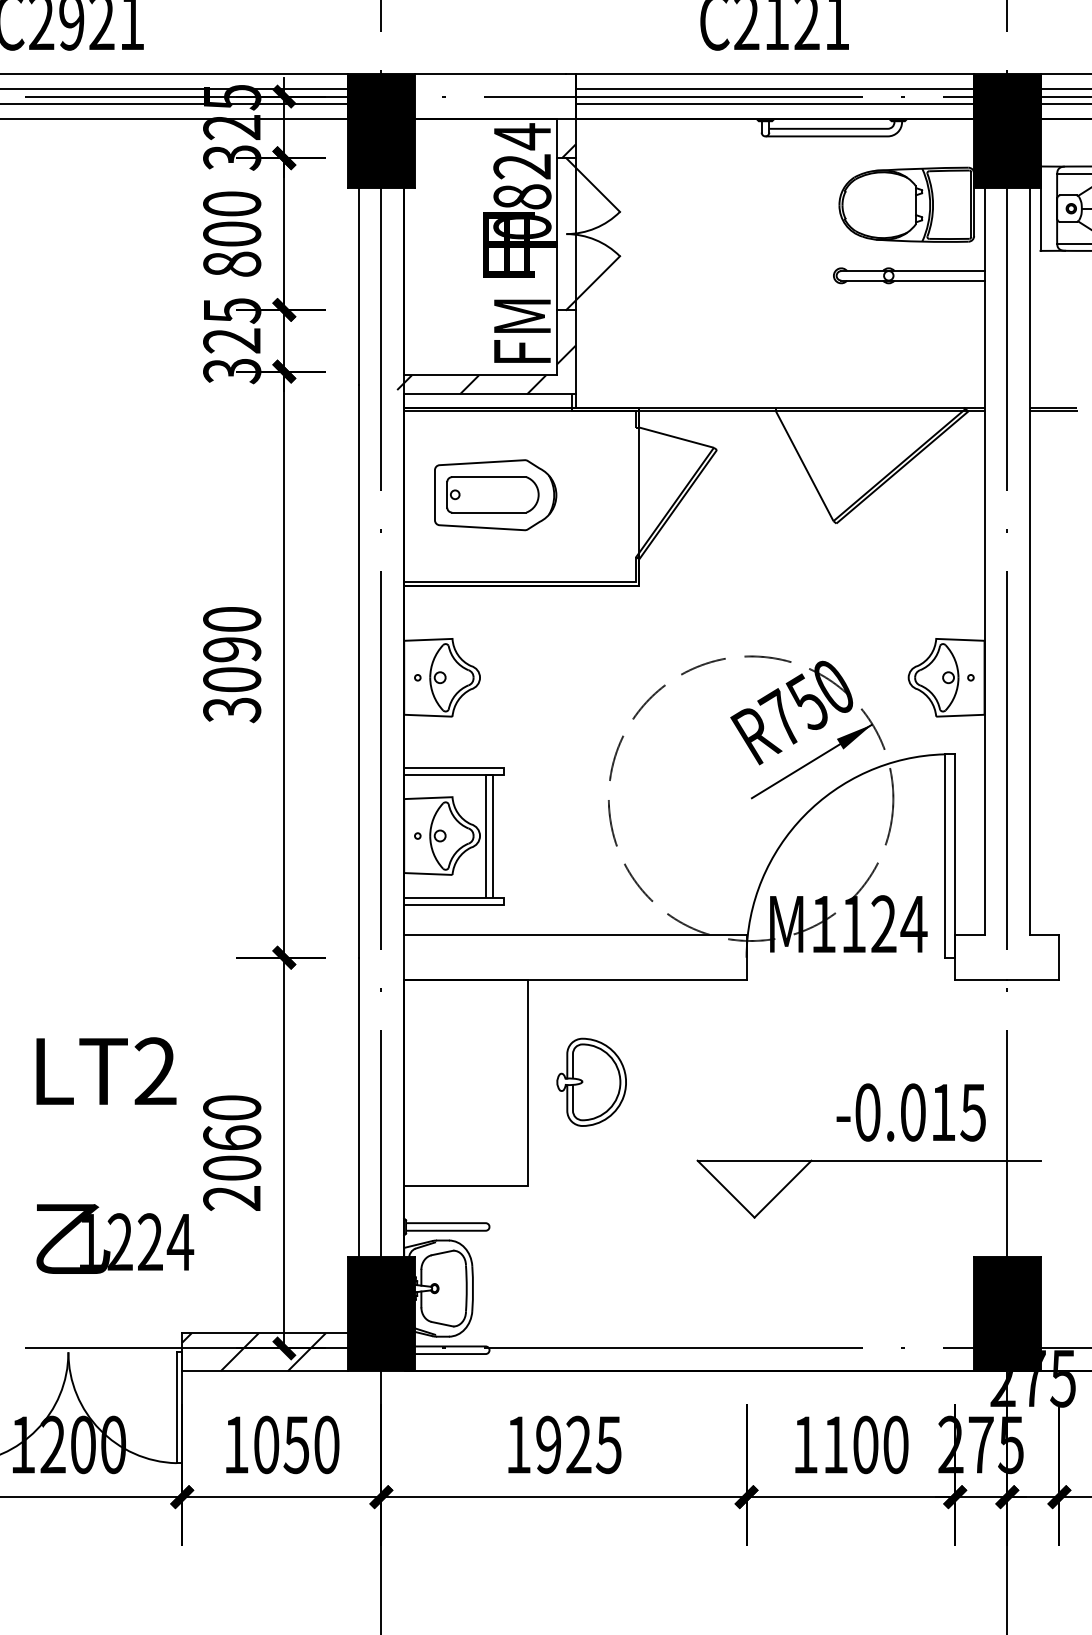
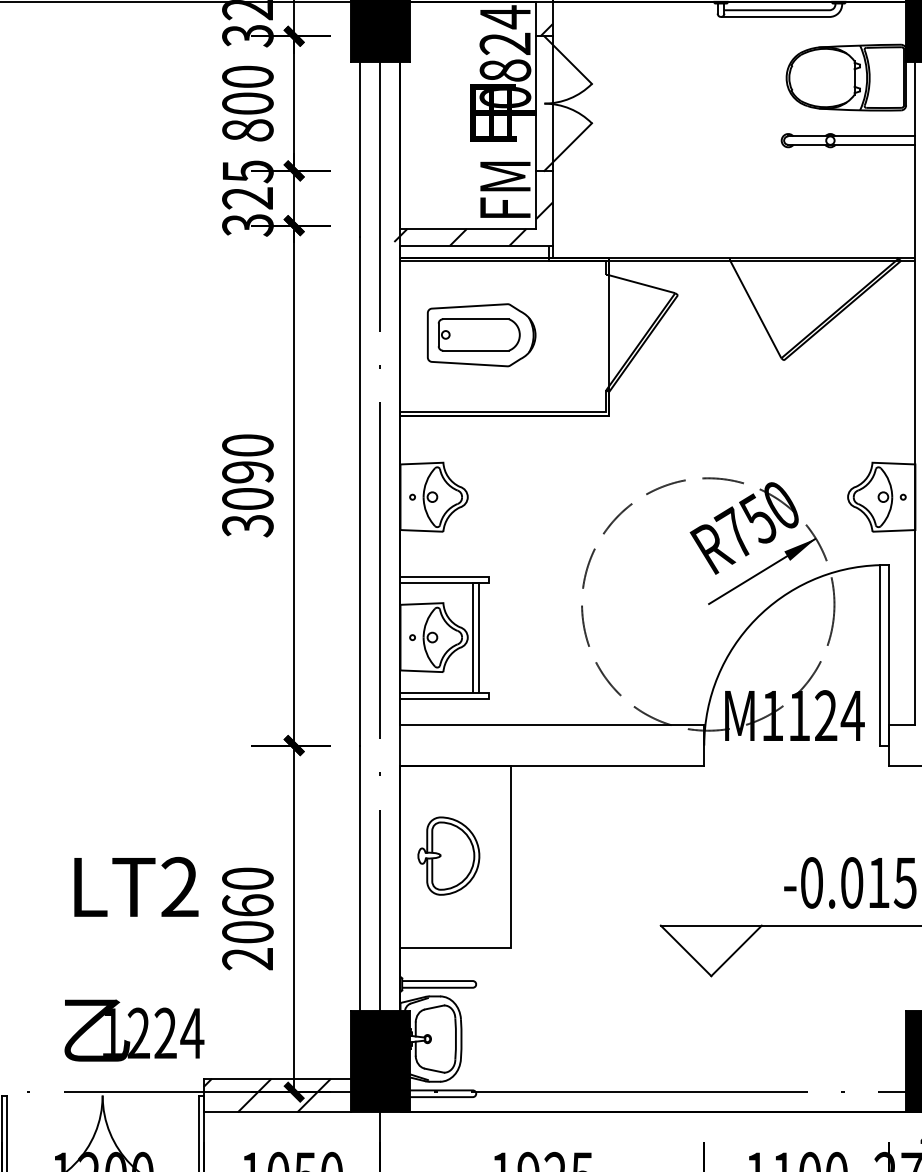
text: (106, 1070) -> (136, 886), moved
part: (591, 1081) -> (448, 855), moved
text: (115, 1238) -> (134, 1030), moved

